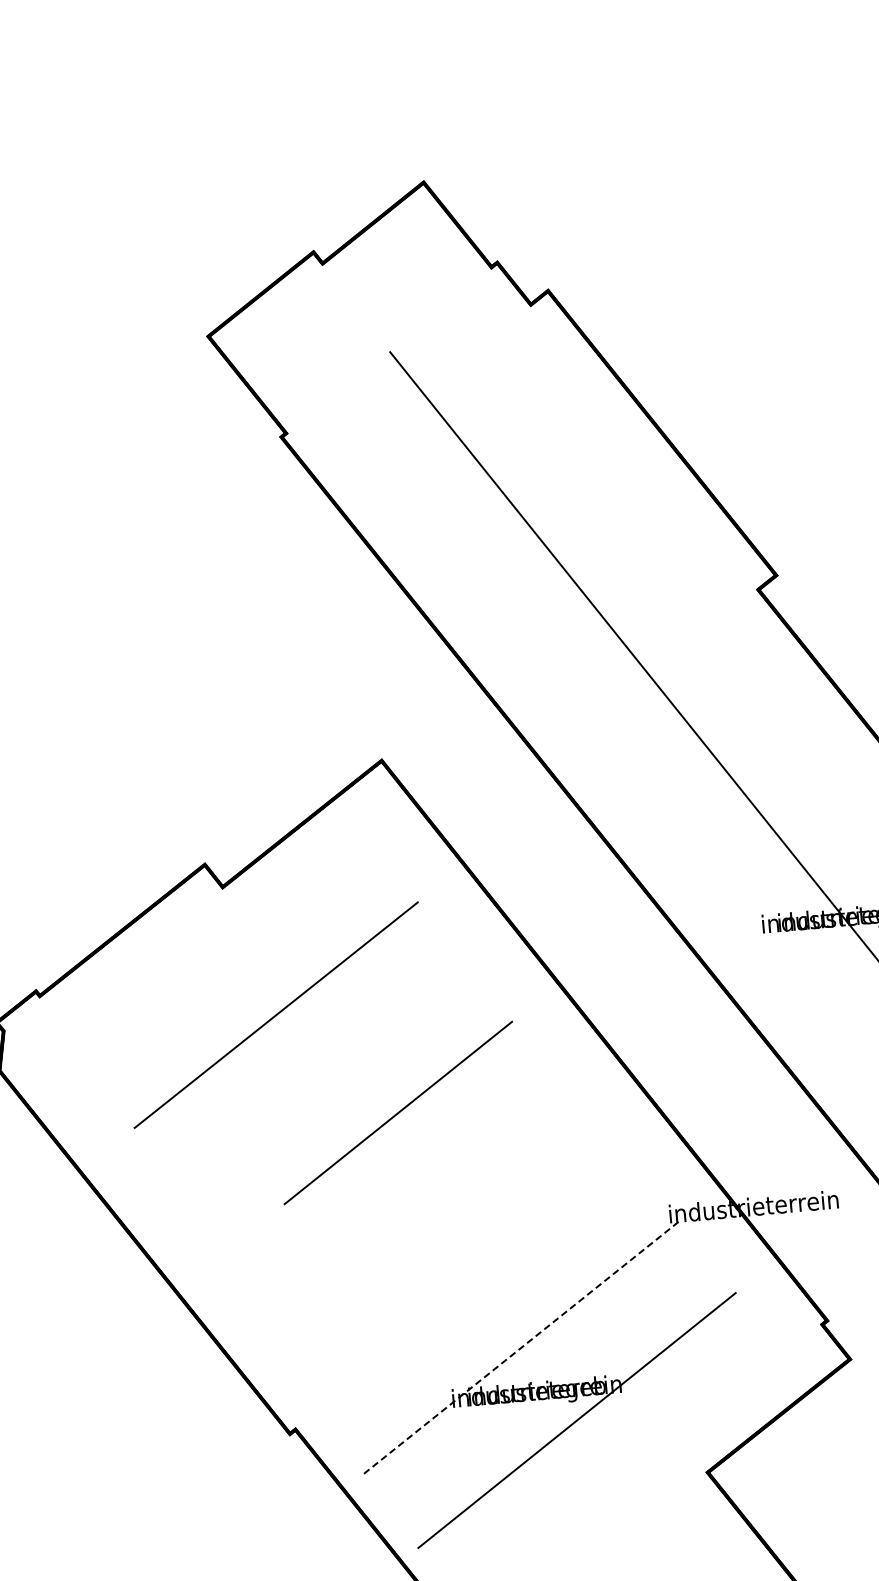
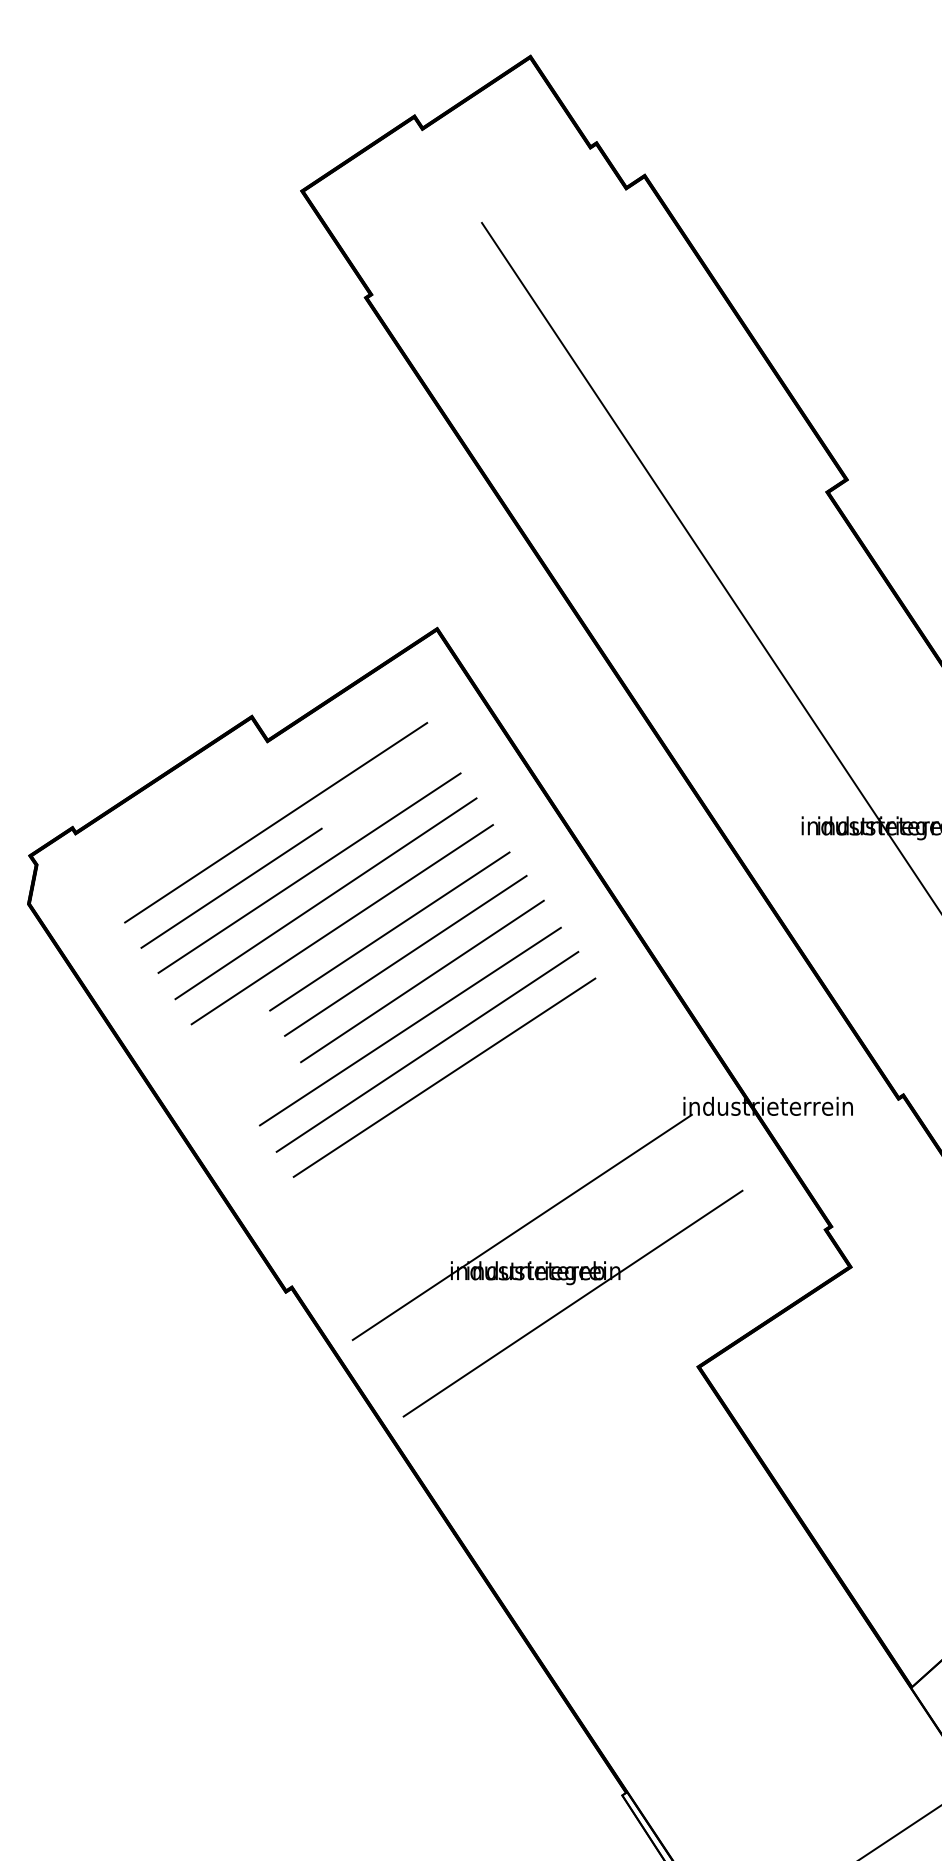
line: (238, 967) -> (276, 822), added
line: (199, 1036) -> (231, 887), added
line: (294, 1038) -> (325, 898), added
line: (312, 1063) -> (341, 924), added
line: (361, 1066) -> (389, 931), added
line: (379, 1088) -> (405, 955), added
line: (389, 1158) -> (409, 1026), added
line: (409, 1182) -> (427, 1051), added
line: (428, 1206) -> (444, 1077), added
line: (518, 1349) -> (521, 1227), dashed -> solid

